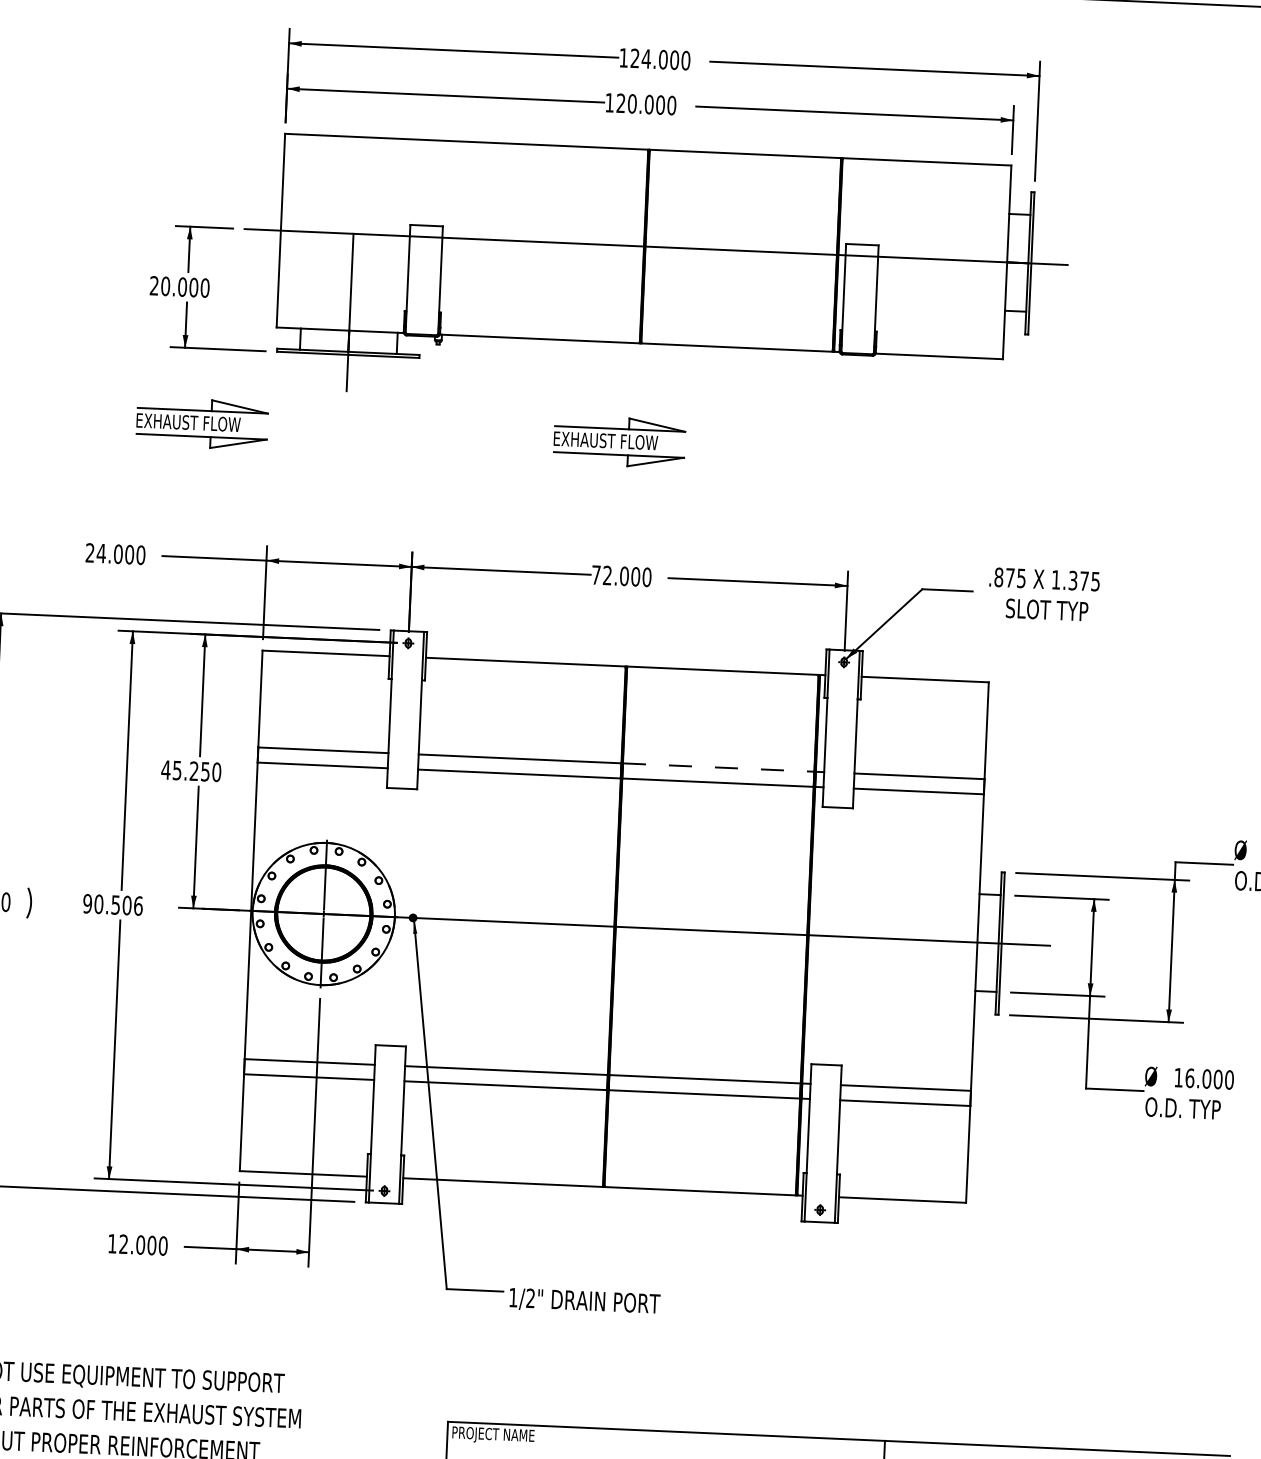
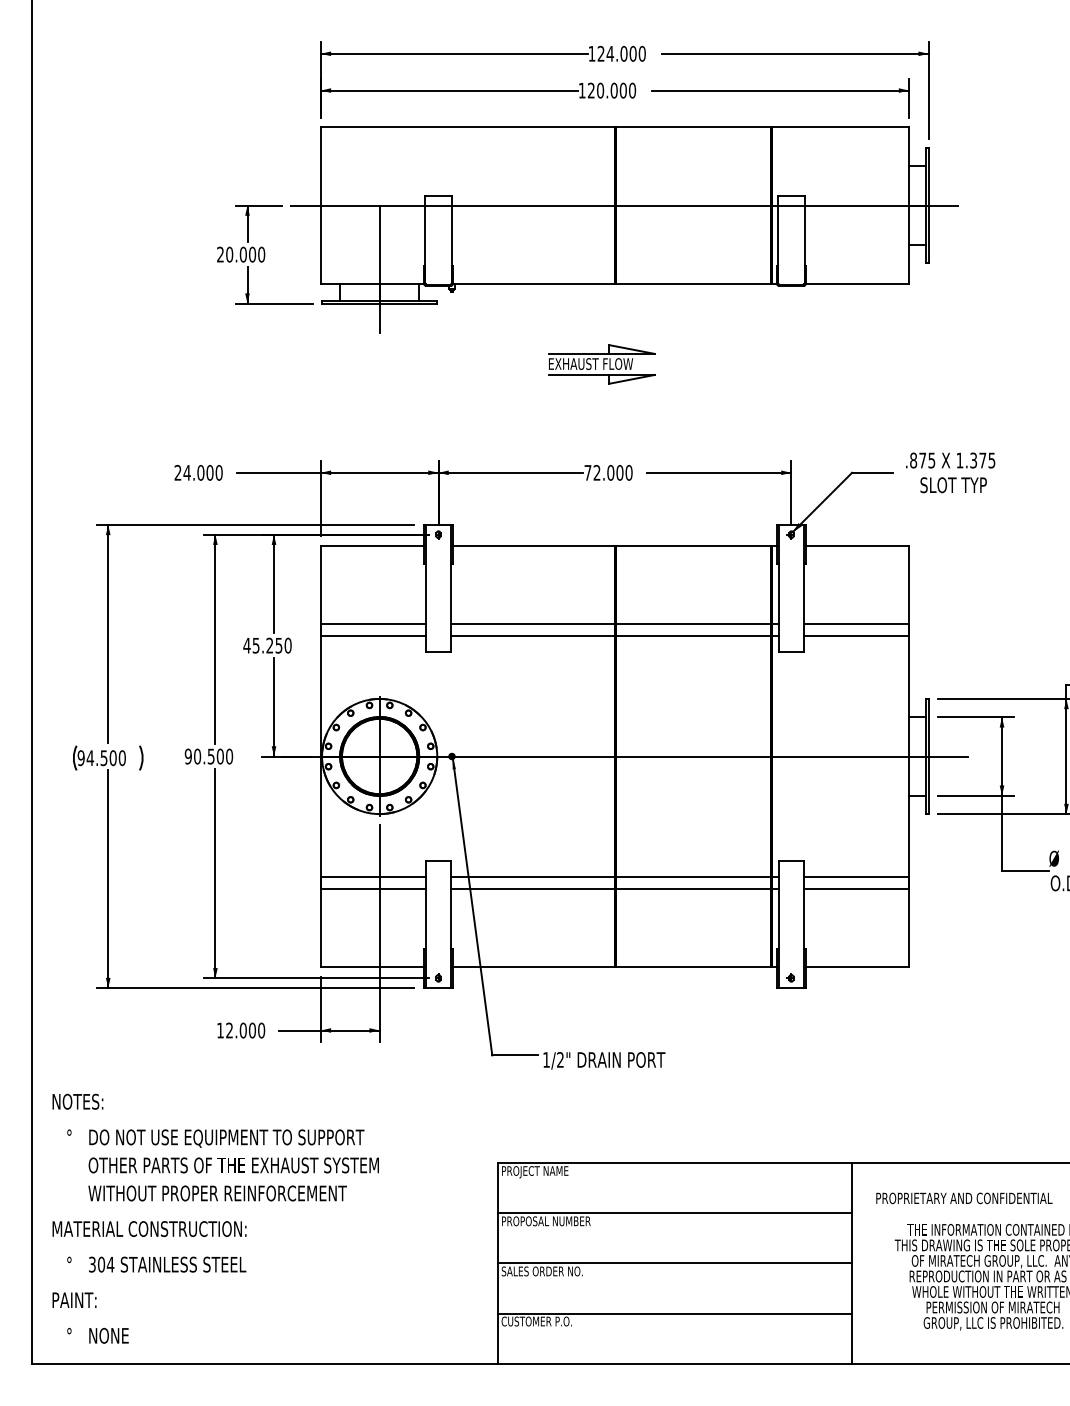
part: (201, 423) -> (263, 364), removed
line: (718, 767) -> (693, 624), dashed -> solid
text: (138, 905) -> (229, 756), 90.506 -> 90.500

